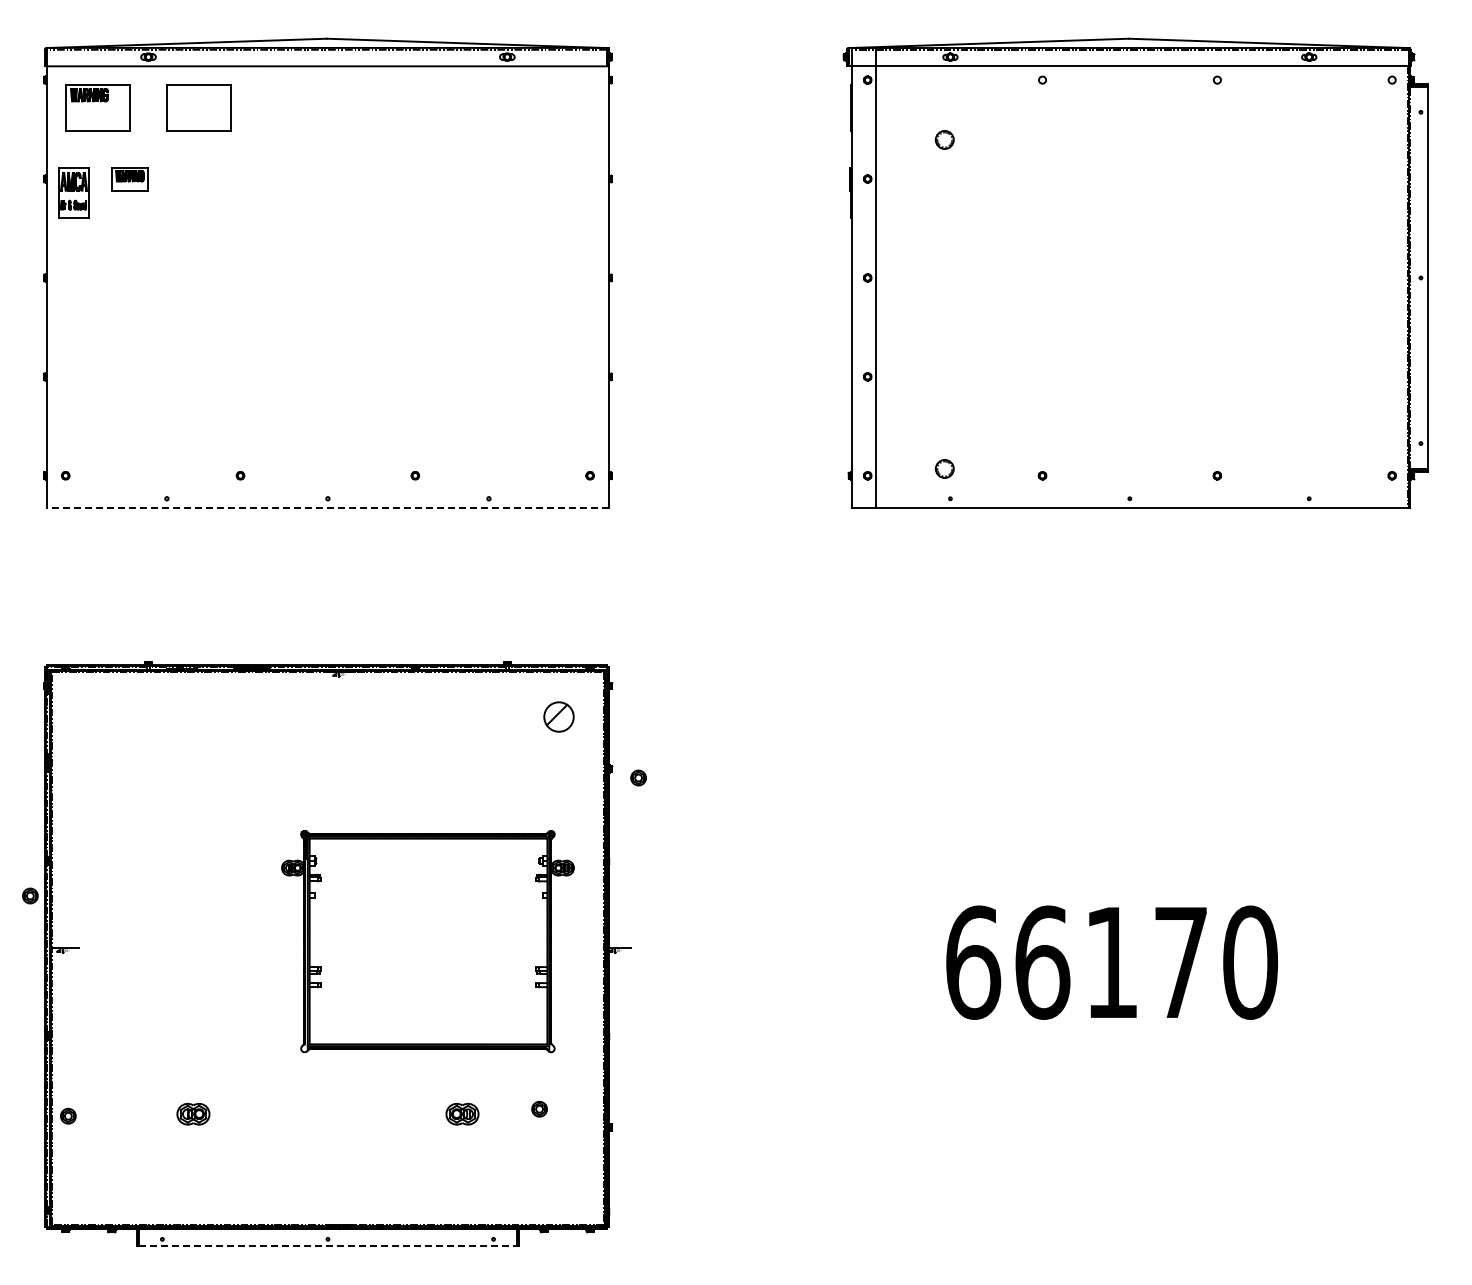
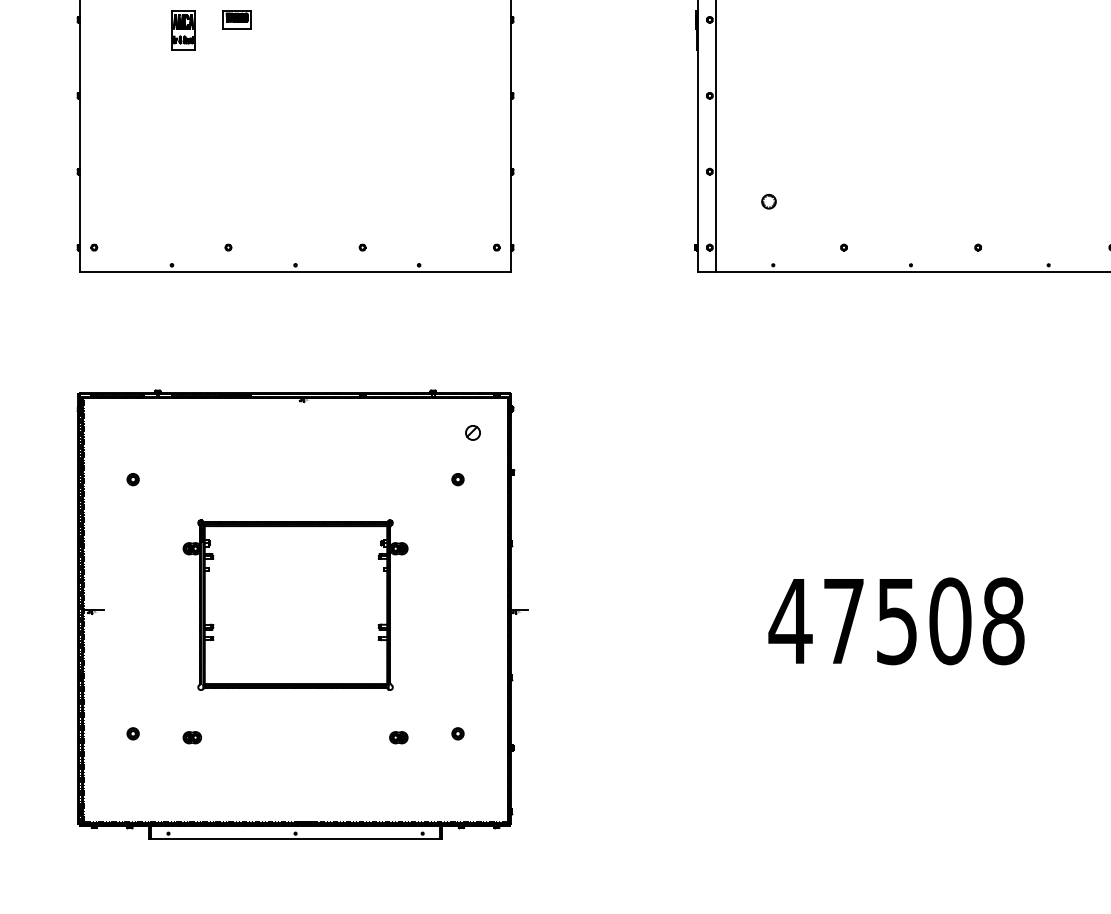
part: (129, 179) -> (236, 20), moved
part: (73, 192) -> (183, 30), moved
part: (944, 468) -> (768, 201), moved
line: (327, 507) -> (295, 271), dashed -> solid
part: (559, 717) -> (473, 433), size x0.62
part: (638, 777) -> (457, 479), moved
part: (30, 895) -> (133, 479), moved
part: (427, 941) -> (295, 605), moved
text: (1111, 962) -> (896, 621), 66170 -> 47508
part: (193, 1114) -> (192, 737), size x0.71
part: (462, 1114) -> (398, 737), size x0.71
part: (68, 1115) -> (133, 733), moved
line: (327, 1246) -> (295, 839), dashed -> solid

